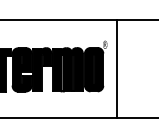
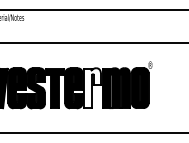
line: (117, 69) -> (161, 87), removed
fill: (42, 70) -> (92, 88), removed

